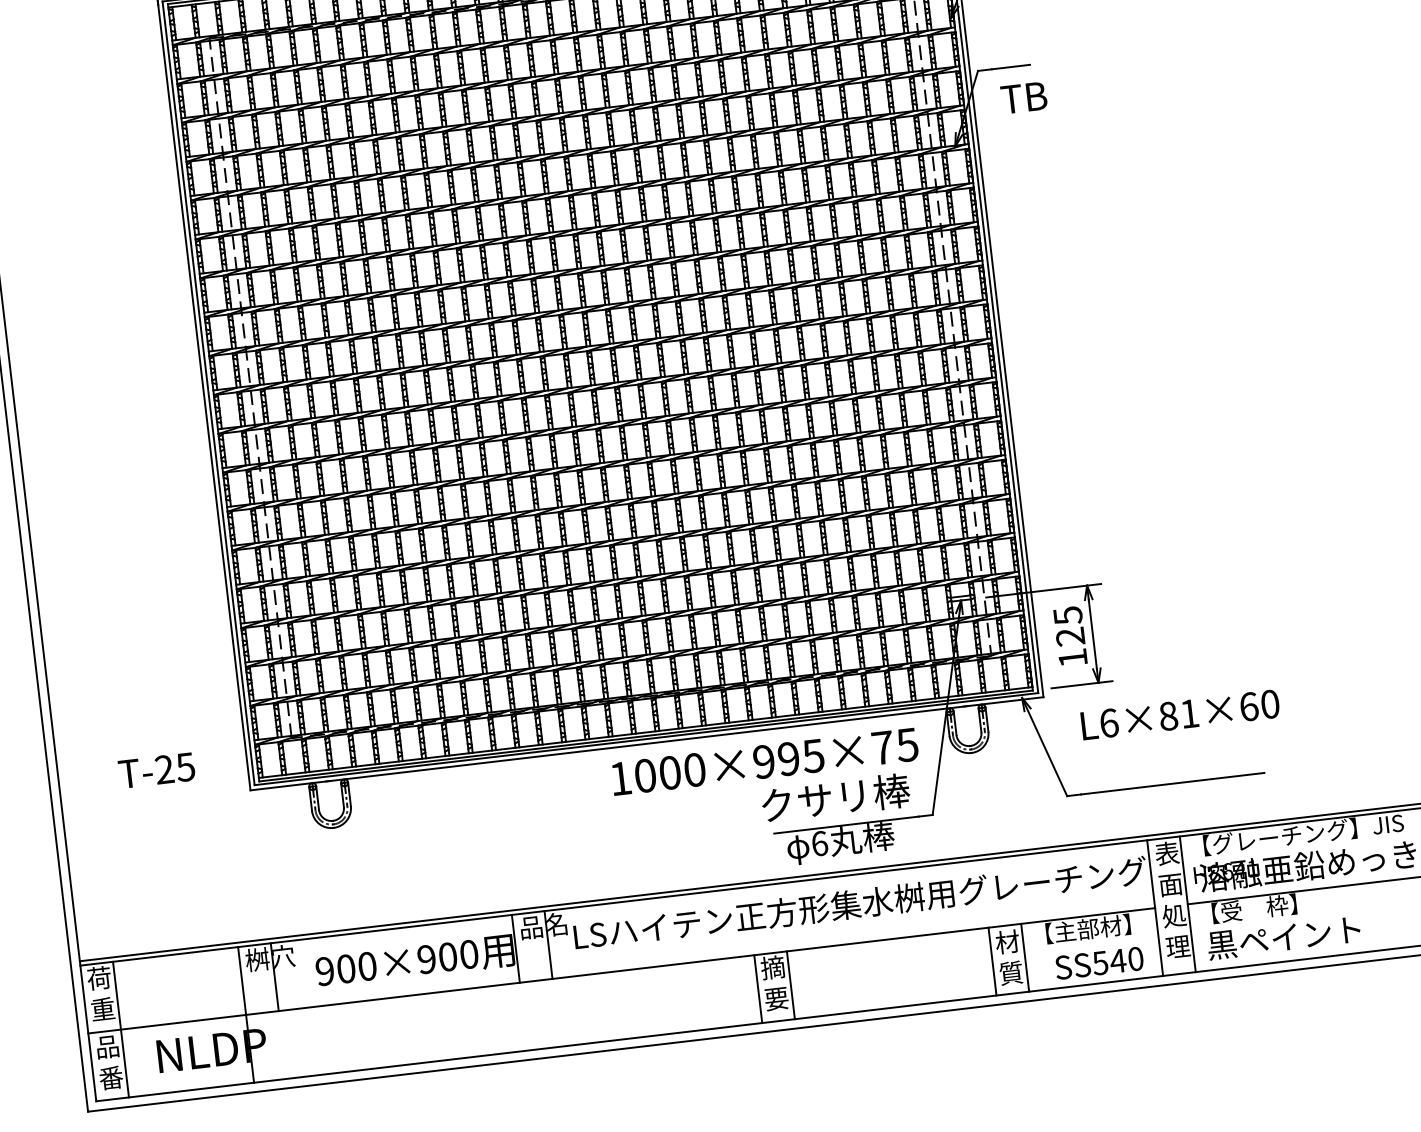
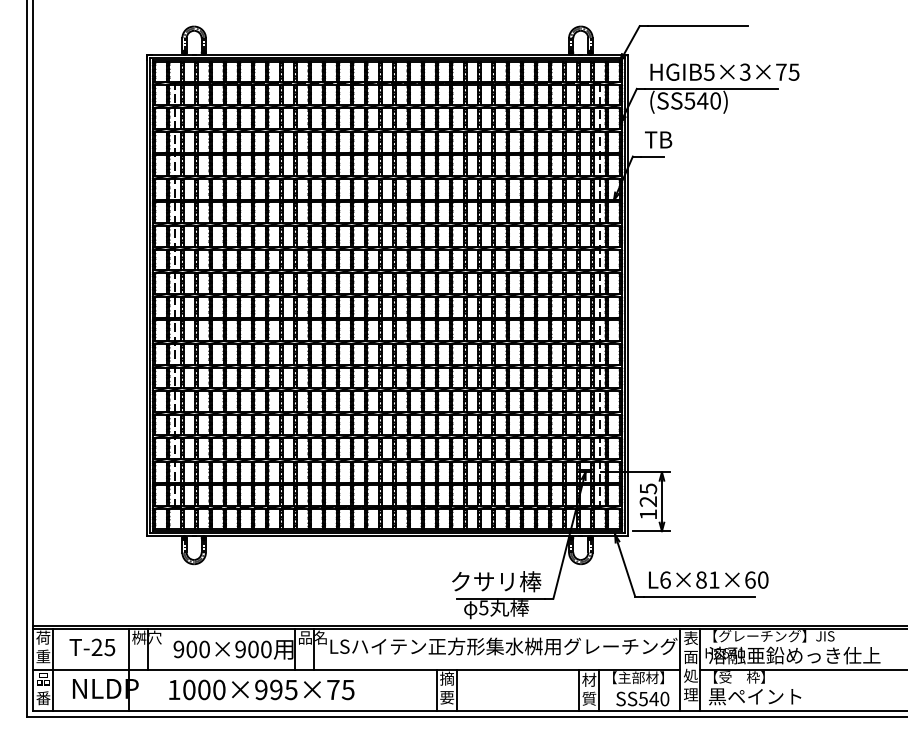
text: (1023, 97) -> (658, 139), moved
text: (1179, 713) -> (708, 579), moved
text: (764, 761) -> (261, 689), moved
text: (157, 770) -> (92, 647), moved
text: (819, 843) -> (483, 607), 6 -> 5

